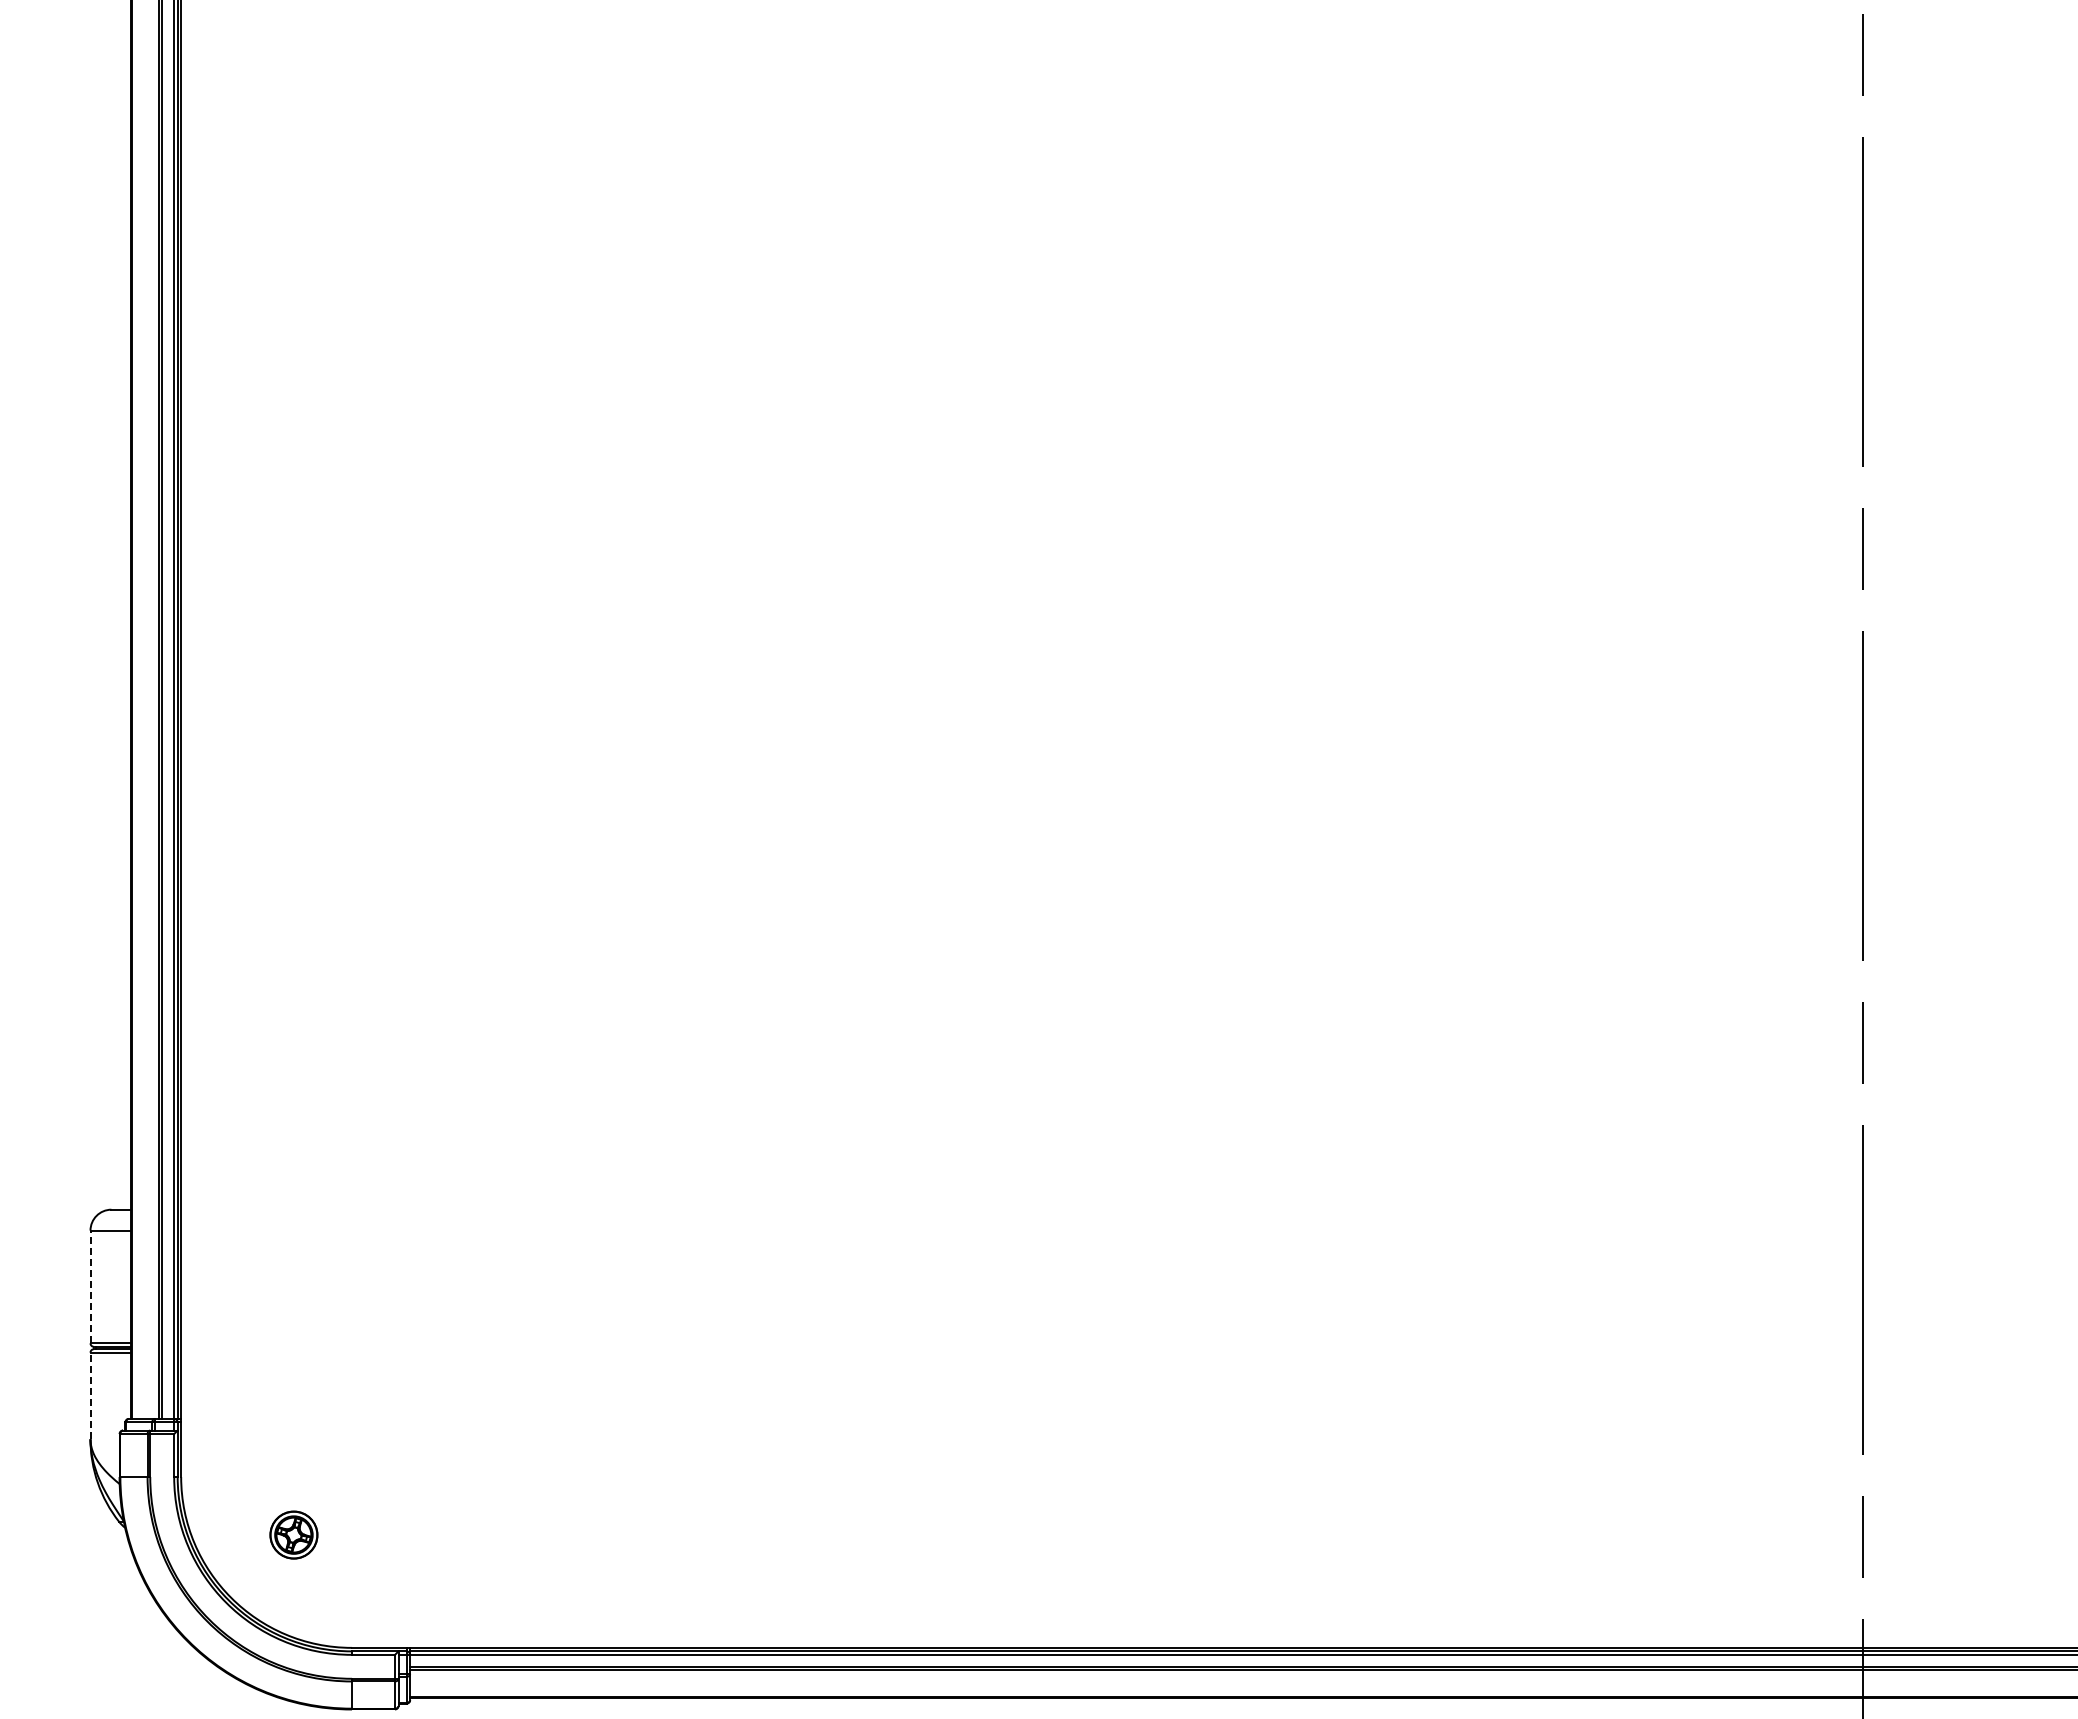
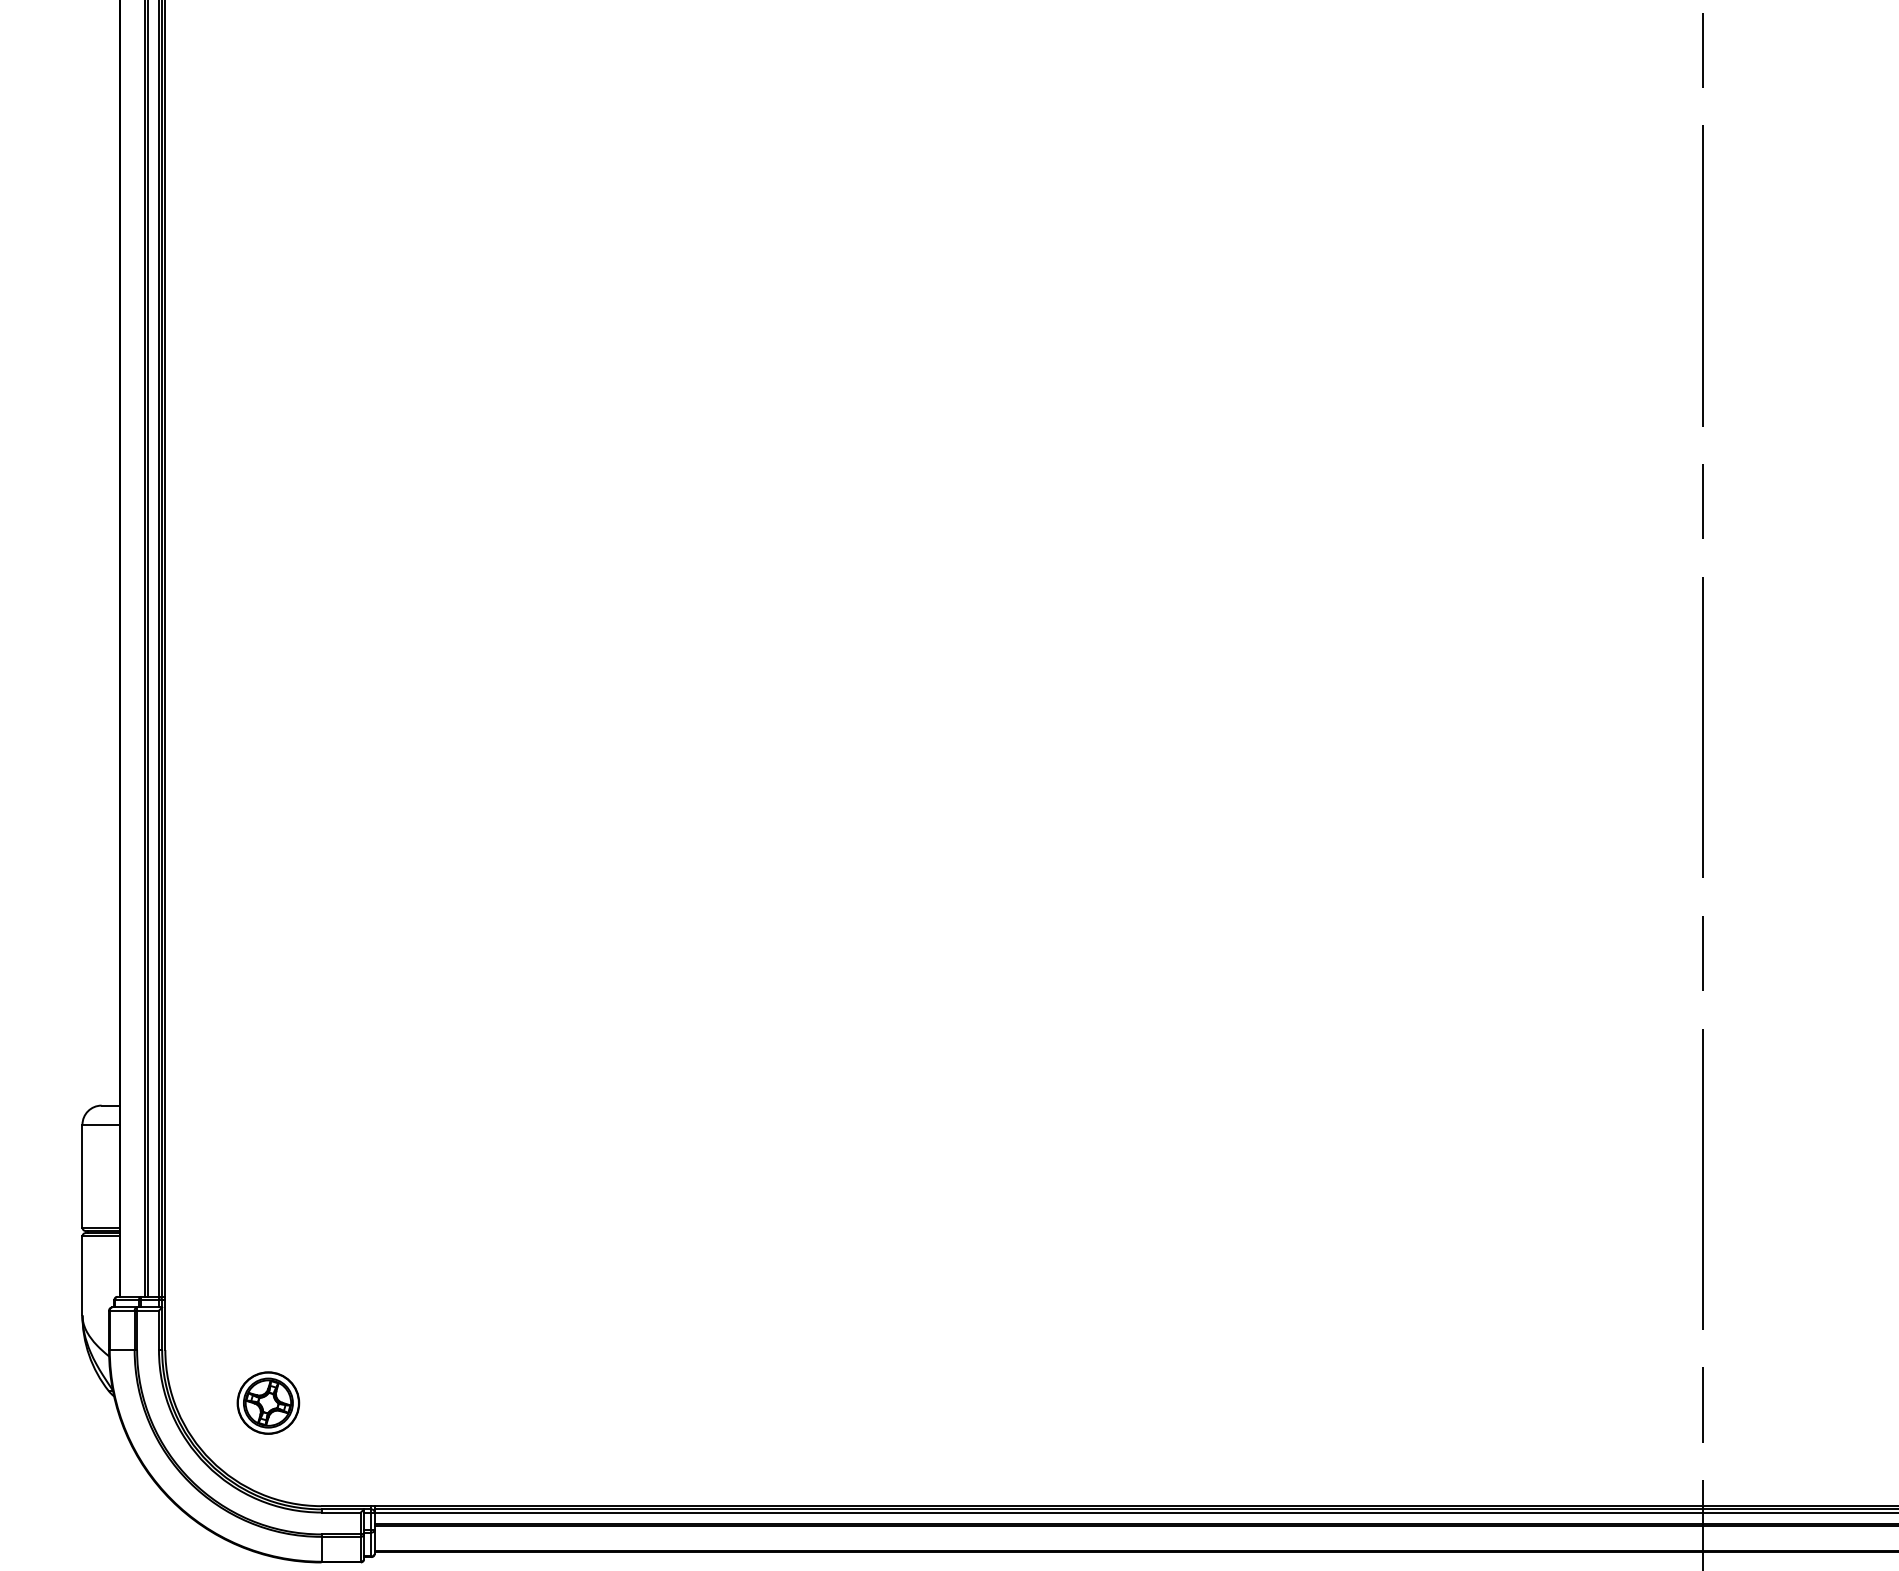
line: (90, 1286) -> (82, 1175), dashed -> solid
line: (90, 1395) -> (82, 1275), dashed -> solid
part: (293, 1534) -> (268, 1402), size x1.43

